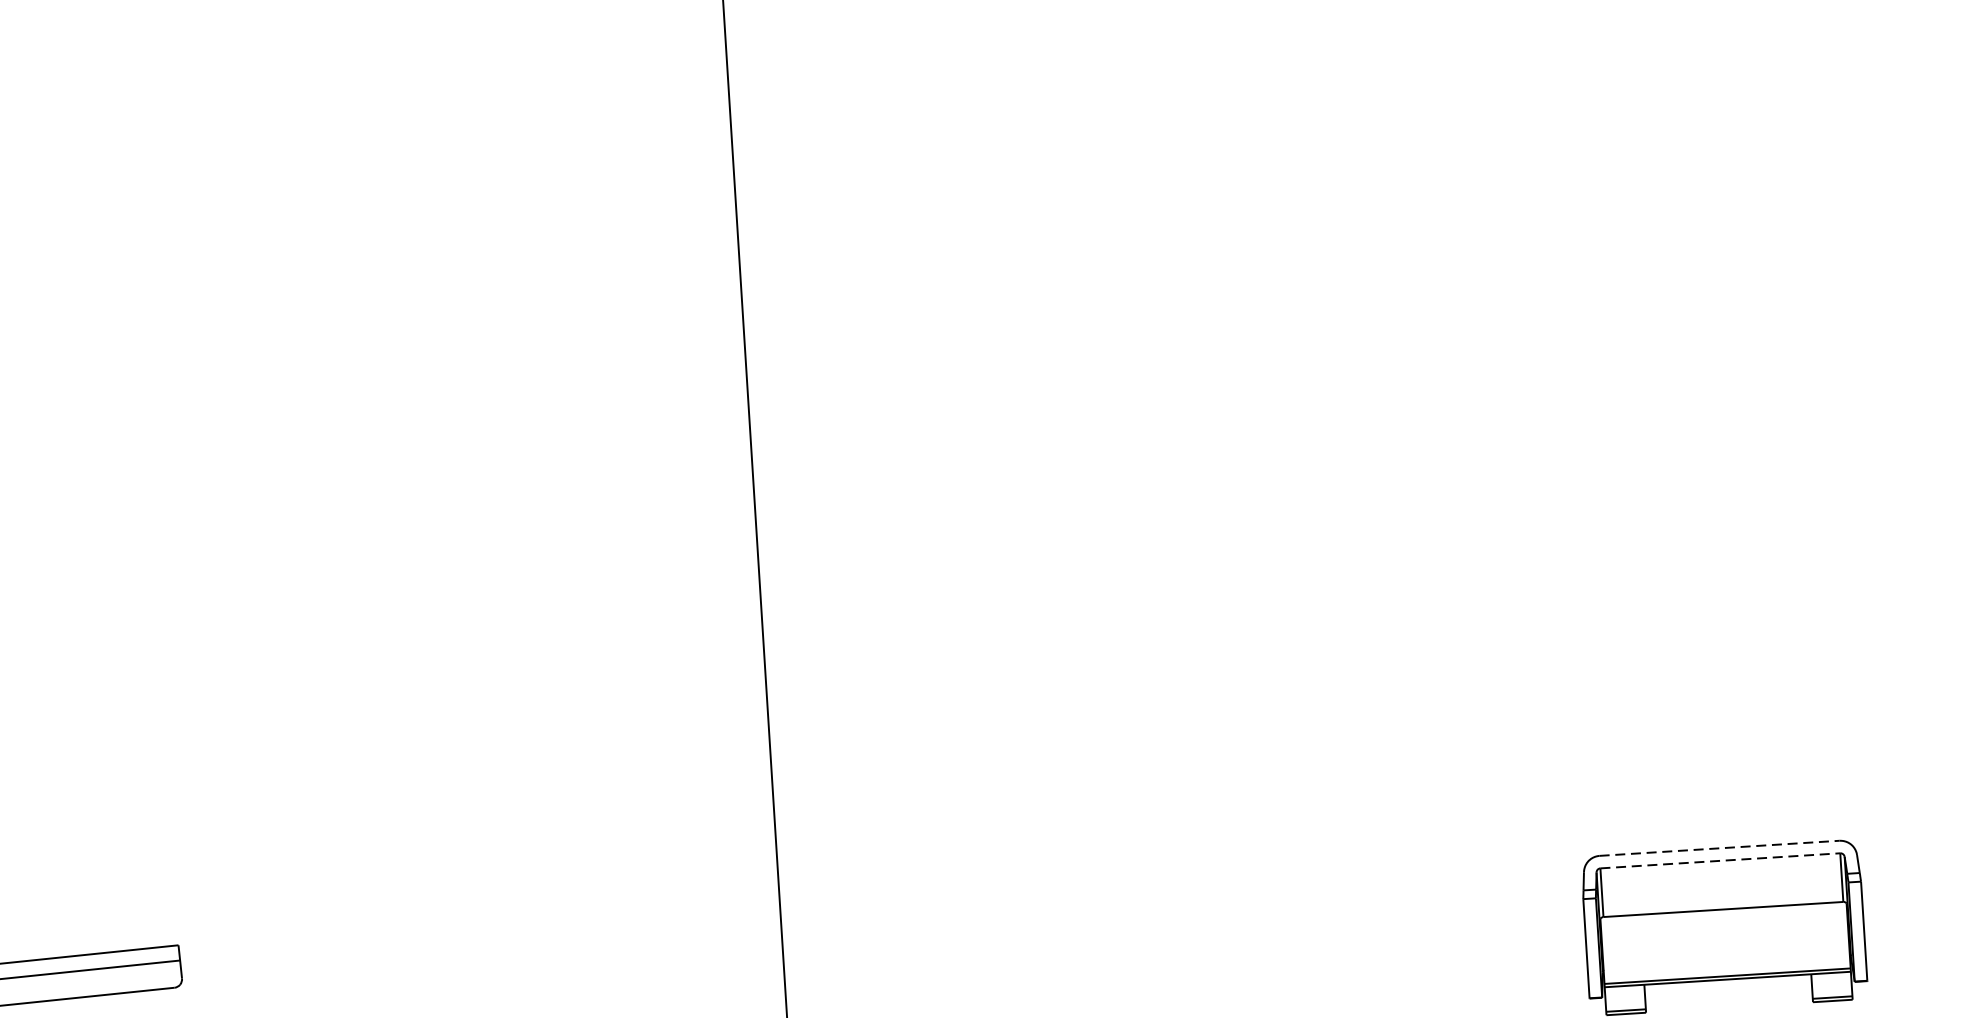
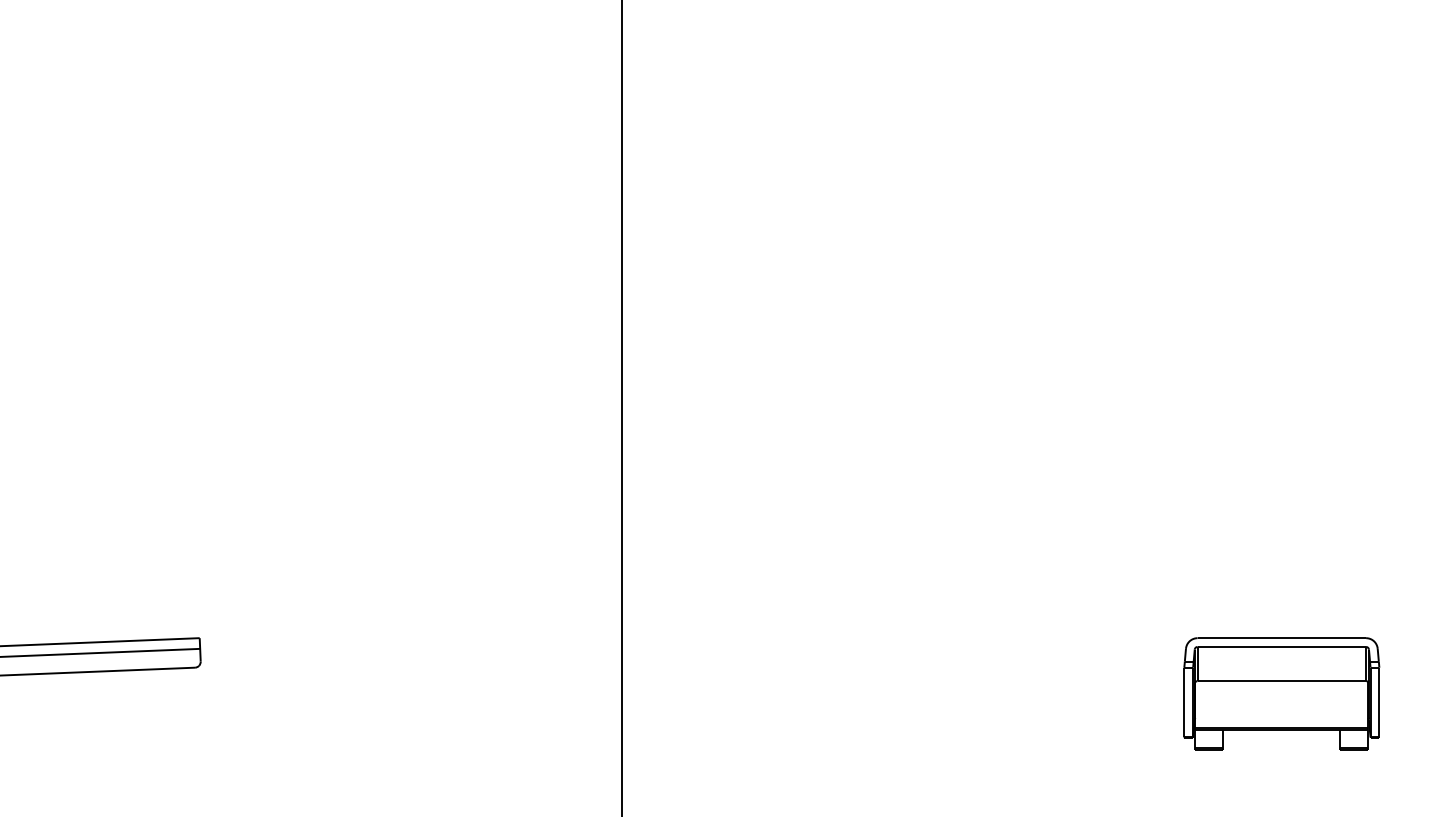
line: (1720, 848) -> (1282, 638), dashed -> solid
line: (1721, 860) -> (1282, 646), dashed -> solid

